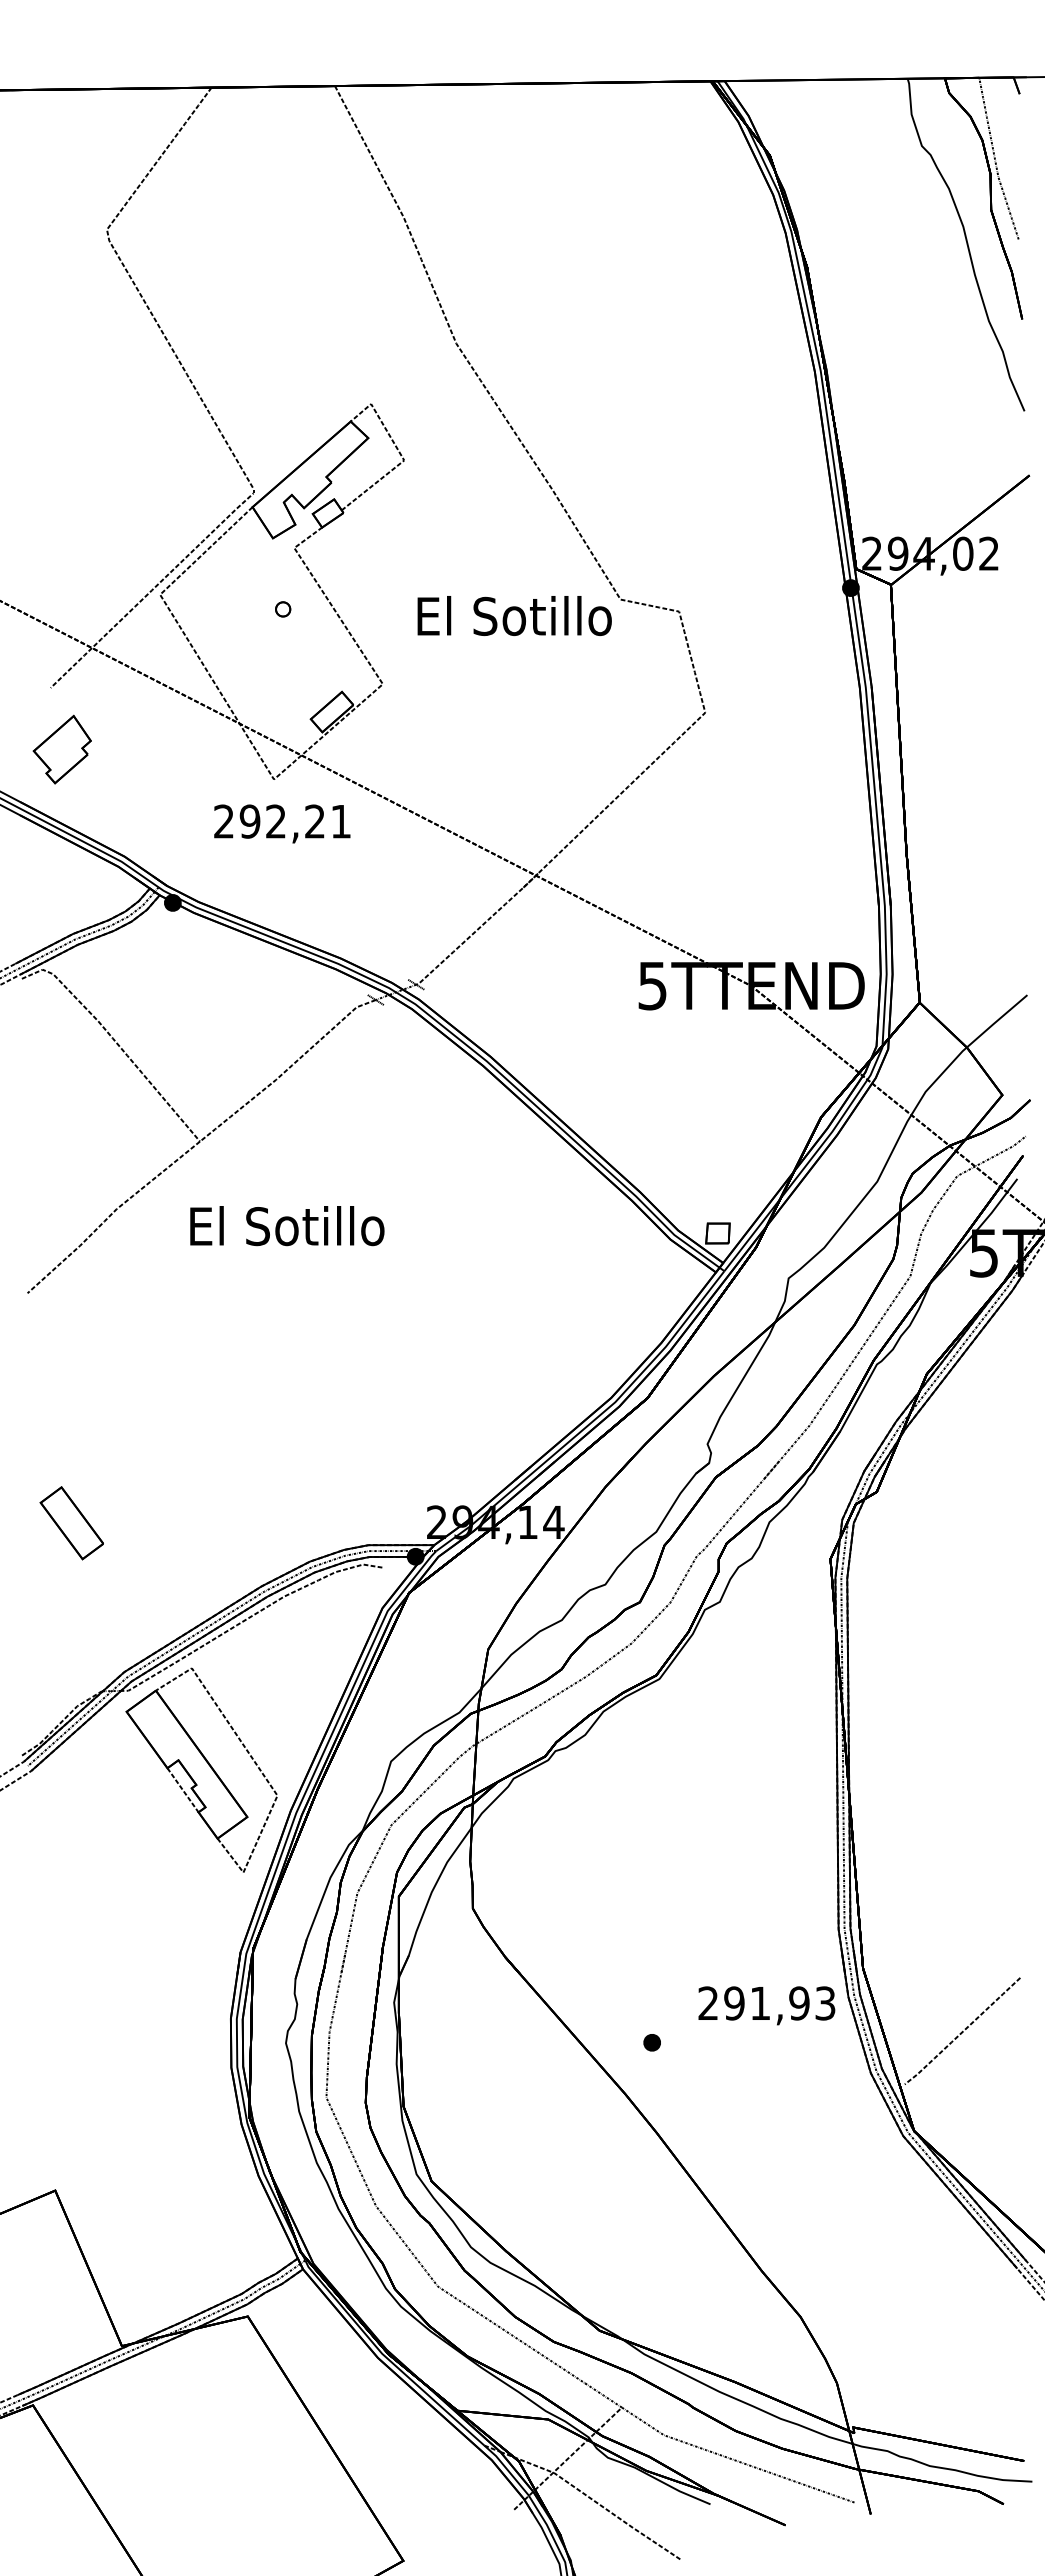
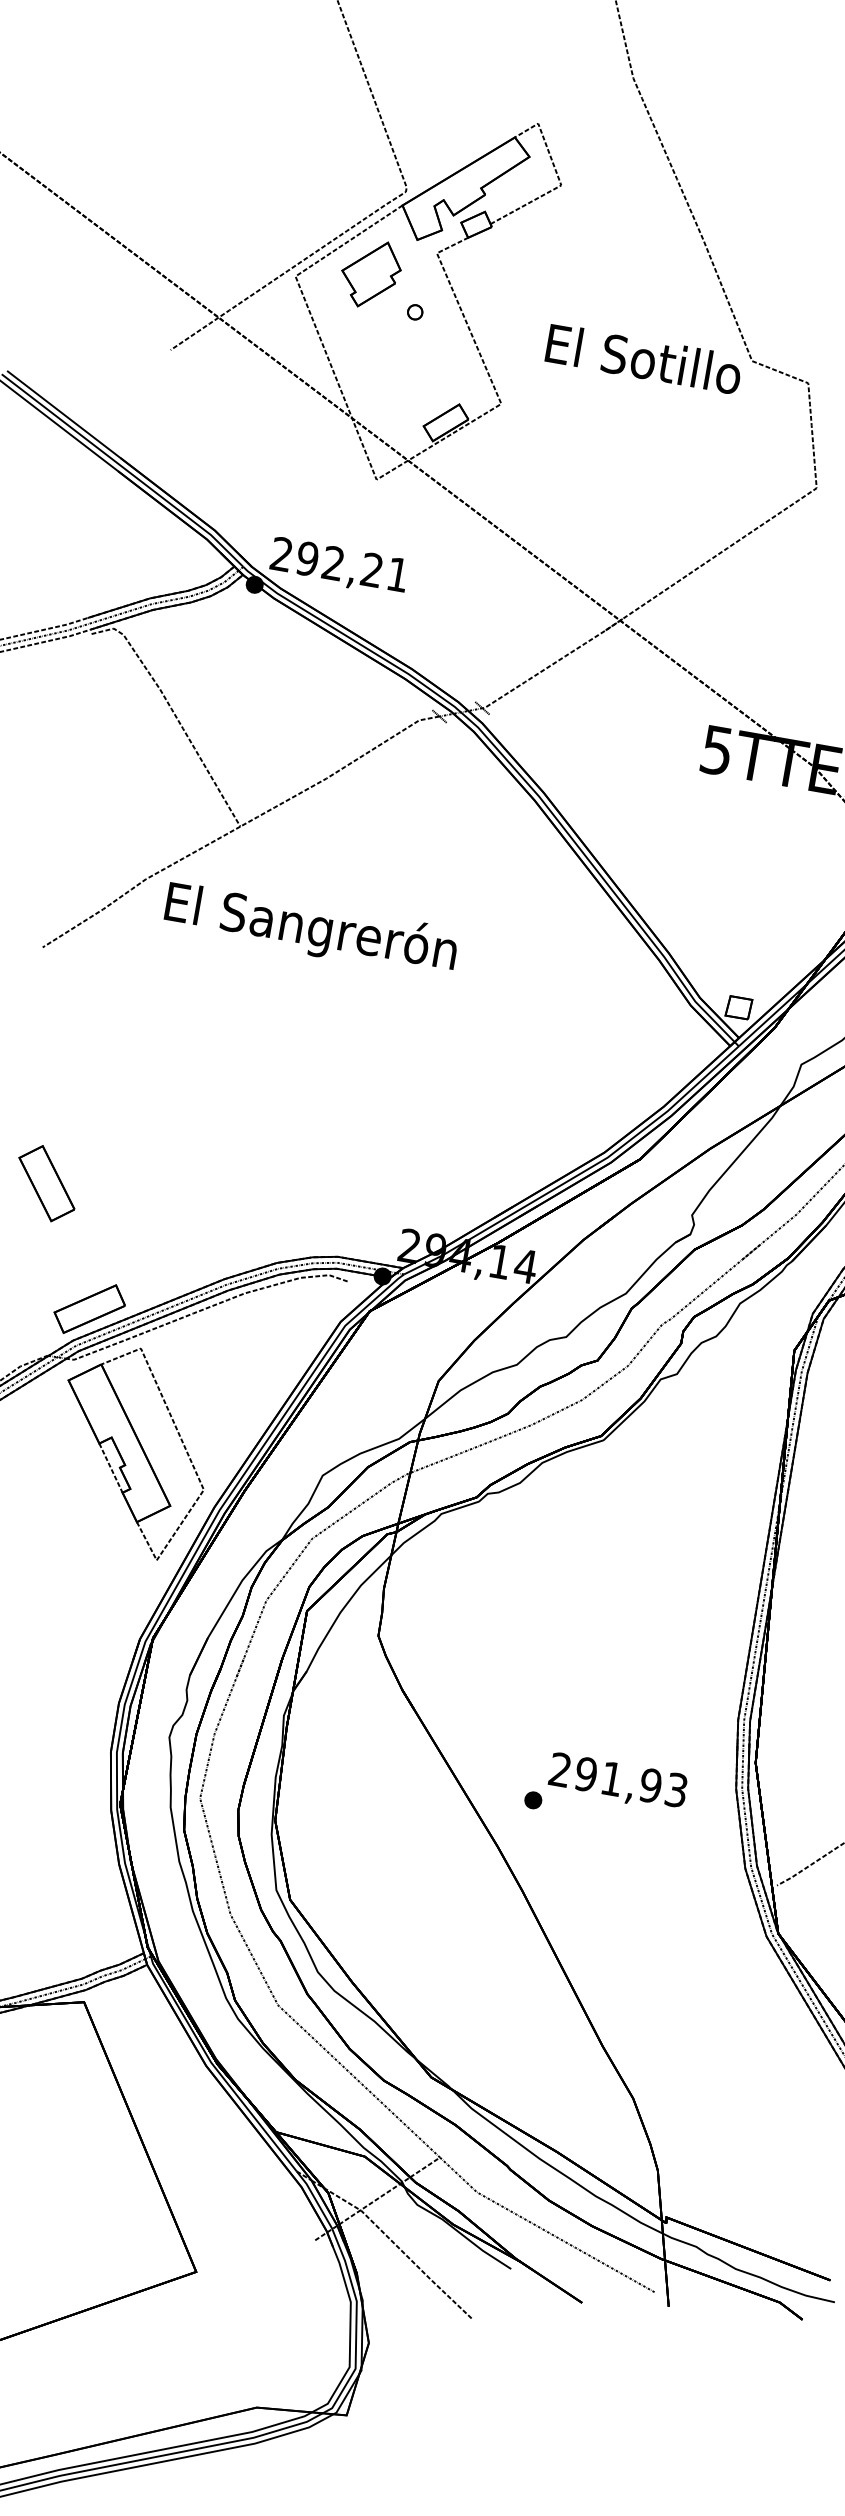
part: (61, 749) -> (370, 273), moved
text: (282, 823) -> (339, 566), moved
text: (286, 1230) -> (310, 929), El Sotillo -> El Sangrerón
part: (134, 1638) -> (89, 1308), added
text: (766, 2005) -> (617, 1782), moved

